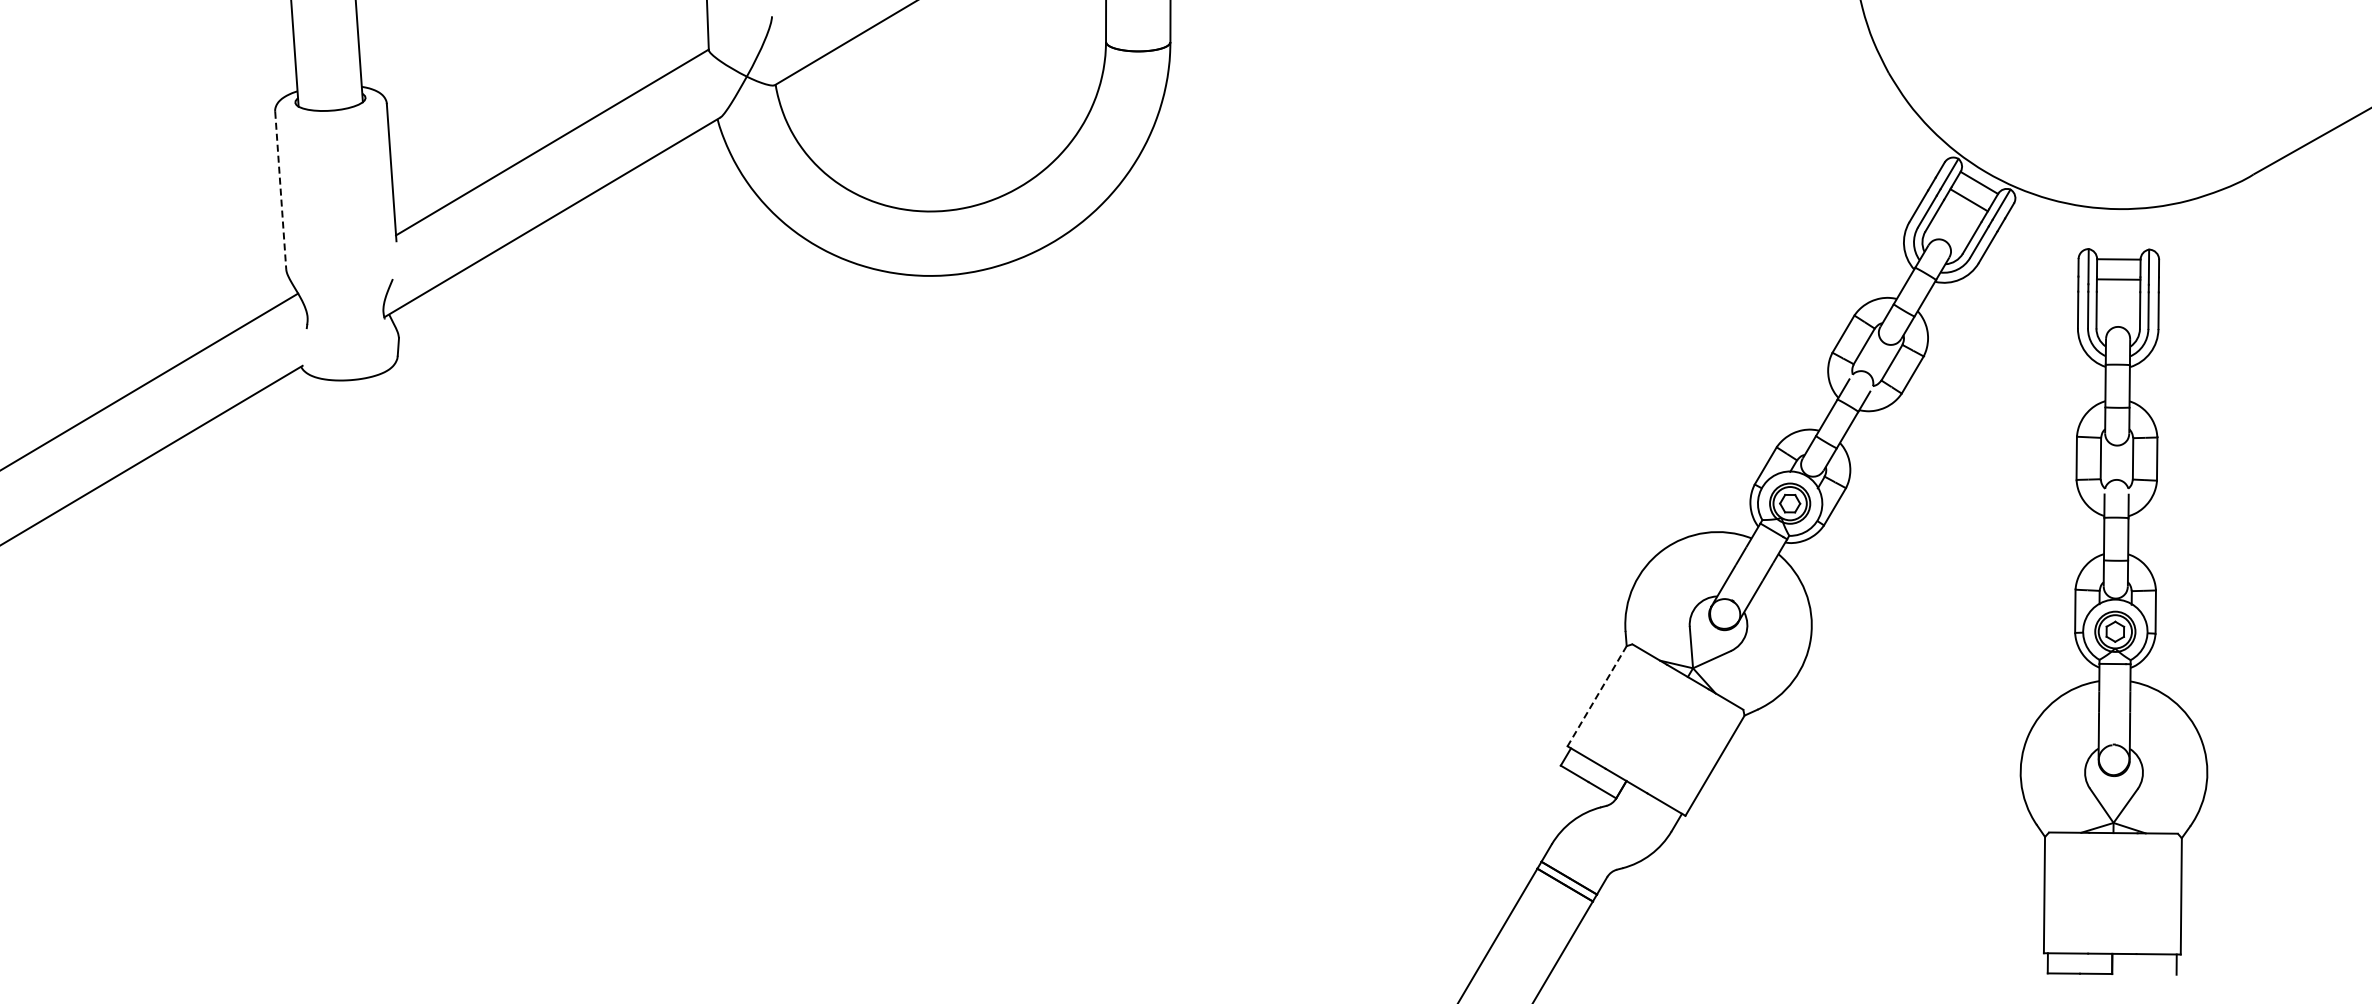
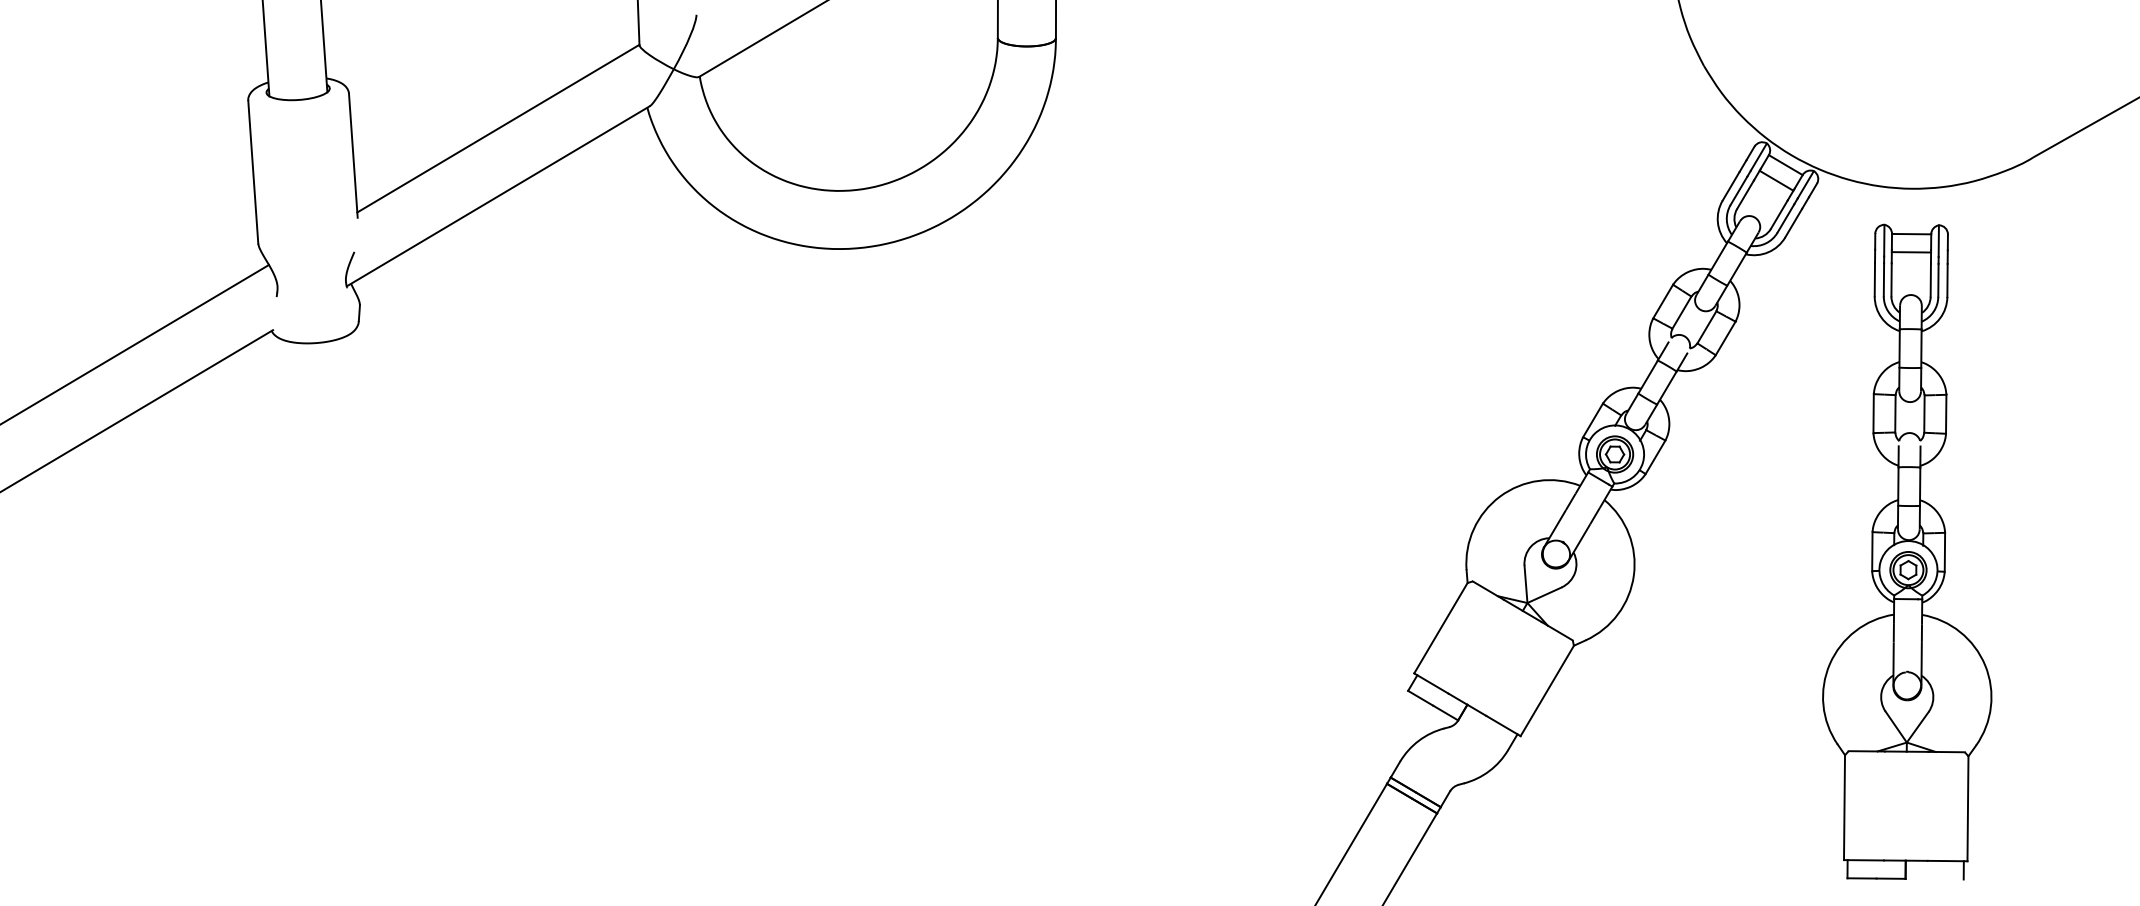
line: (280, 191) -> (253, 172), dashed -> solid
line: (1596, 696) -> (1440, 628), dashed -> solid

